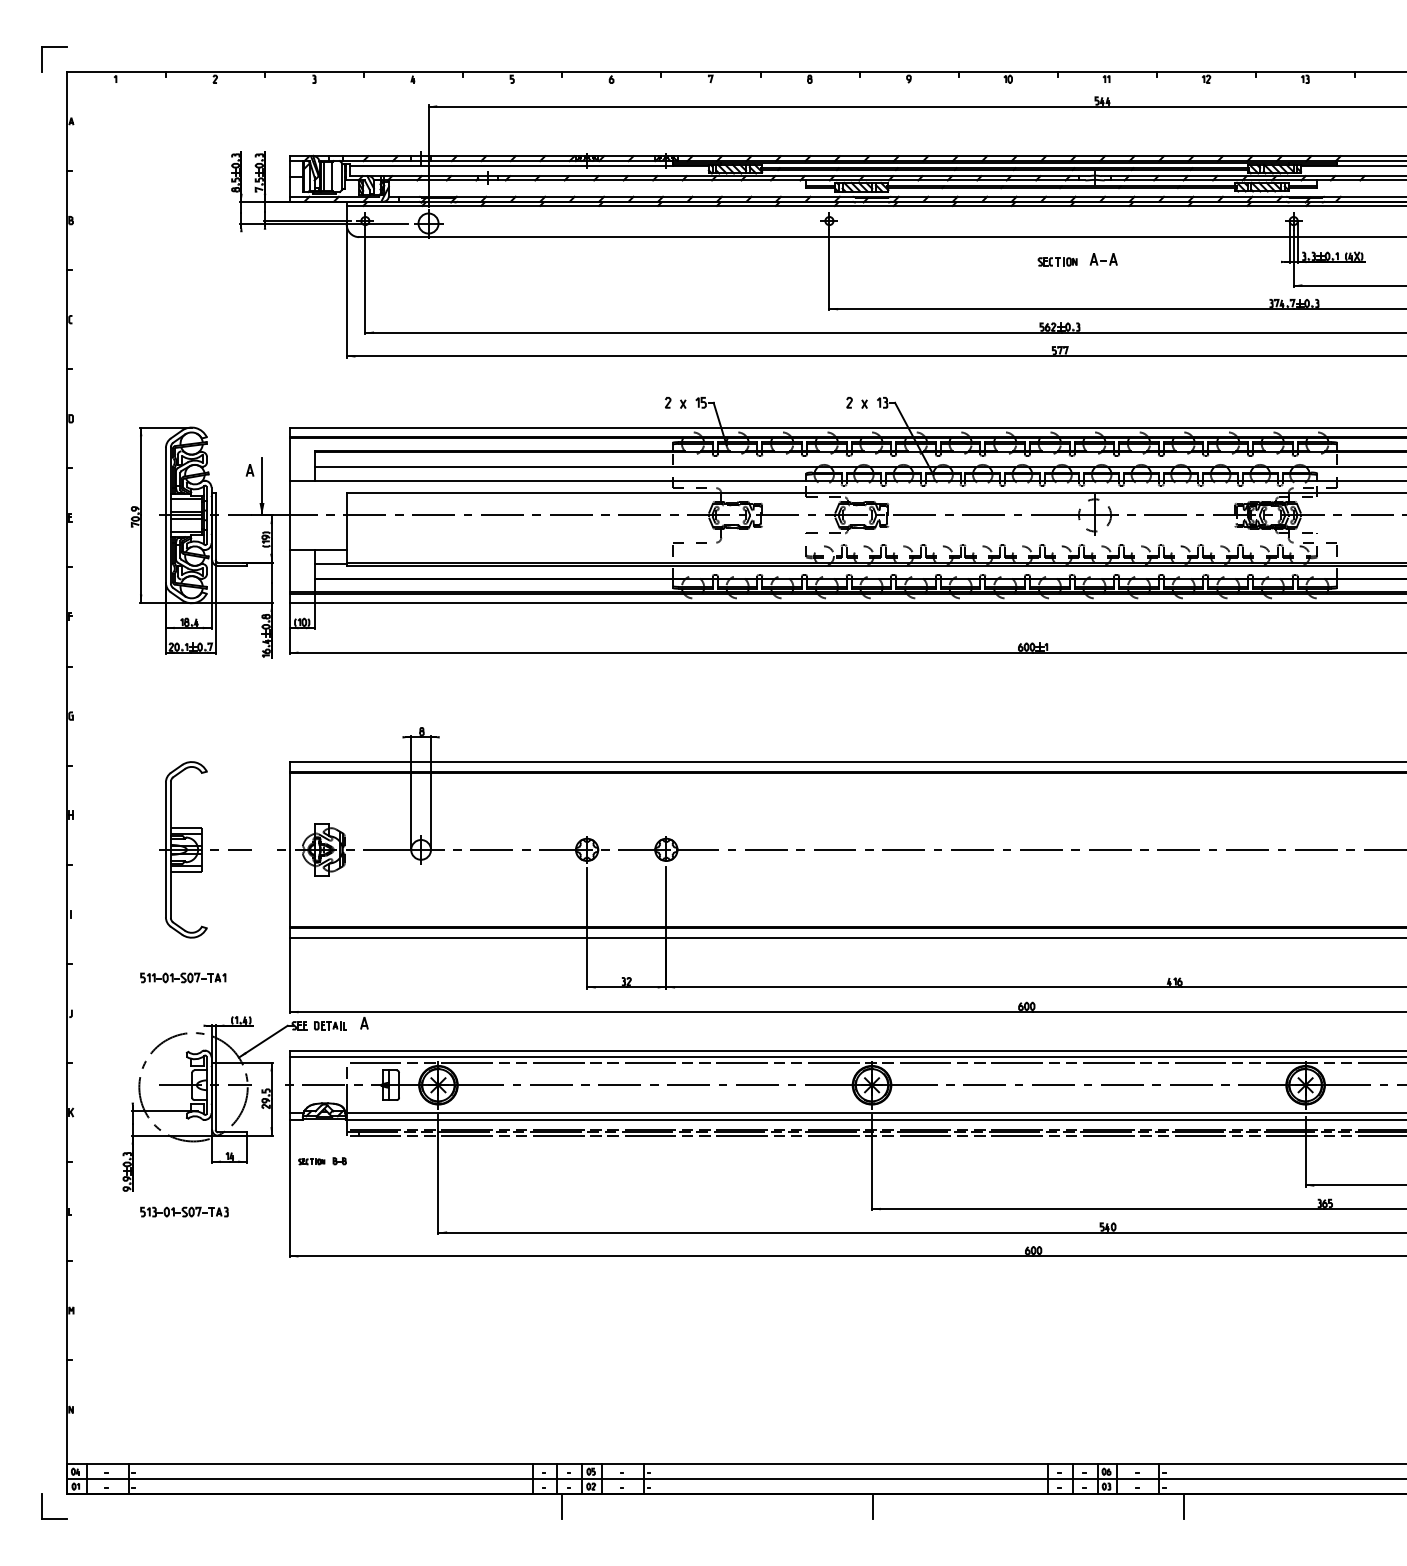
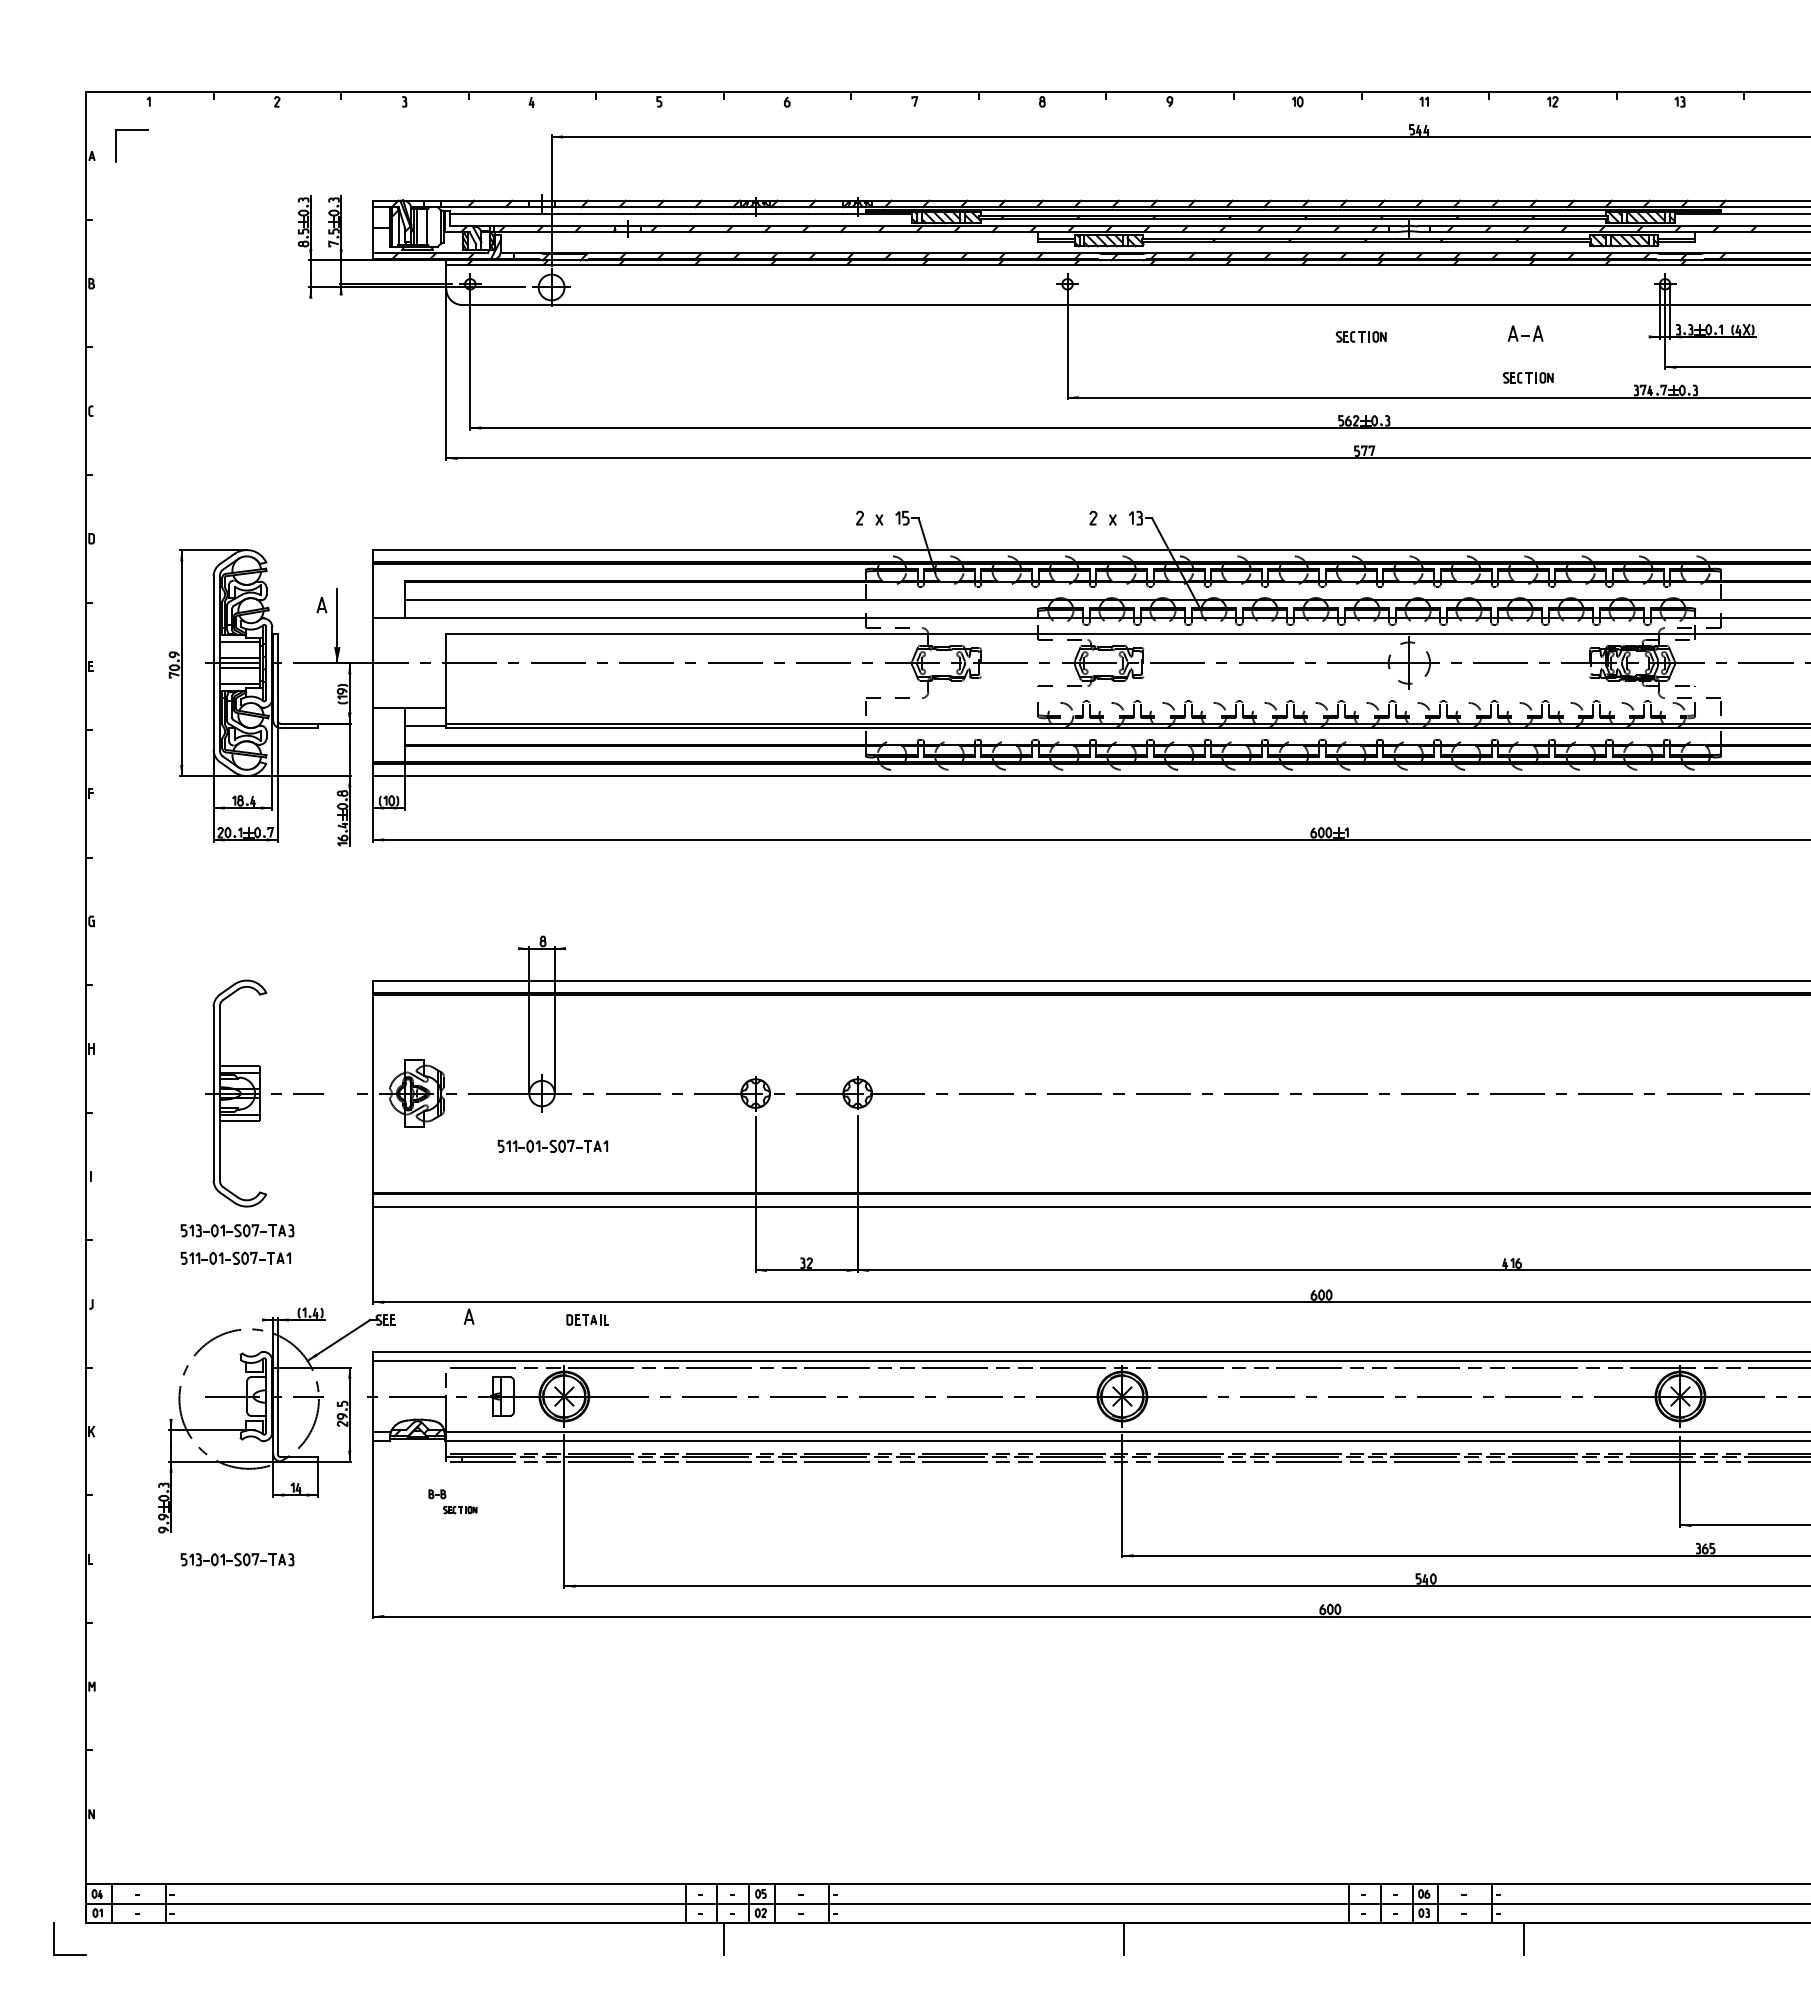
part: (53, 47) -> (131, 130), moved
part: (1103, 259) -> (1525, 333), moved
part: (1187, 293) -> (1528, 377), added
part: (429, 890) -> (552, 1145), added
part: (184, 956) -> (237, 1230), added
part: (330, 1025) -> (587, 1319), moved
part: (311, 1162) -> (460, 1510), moved

